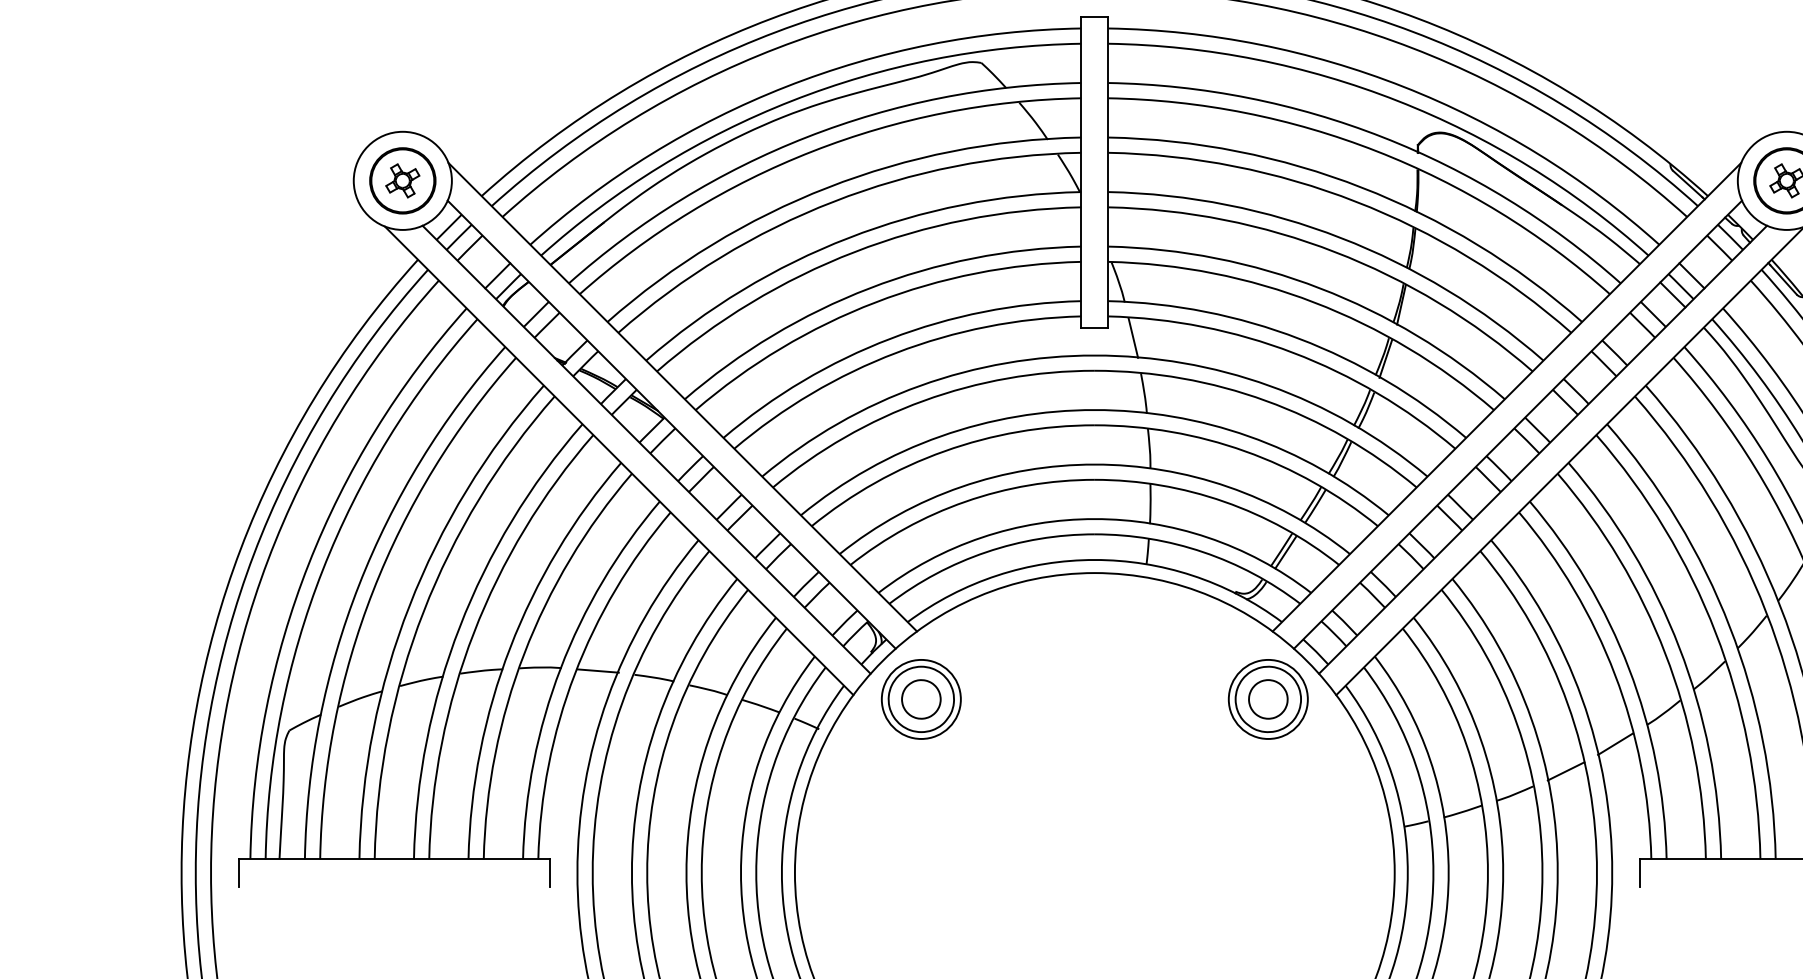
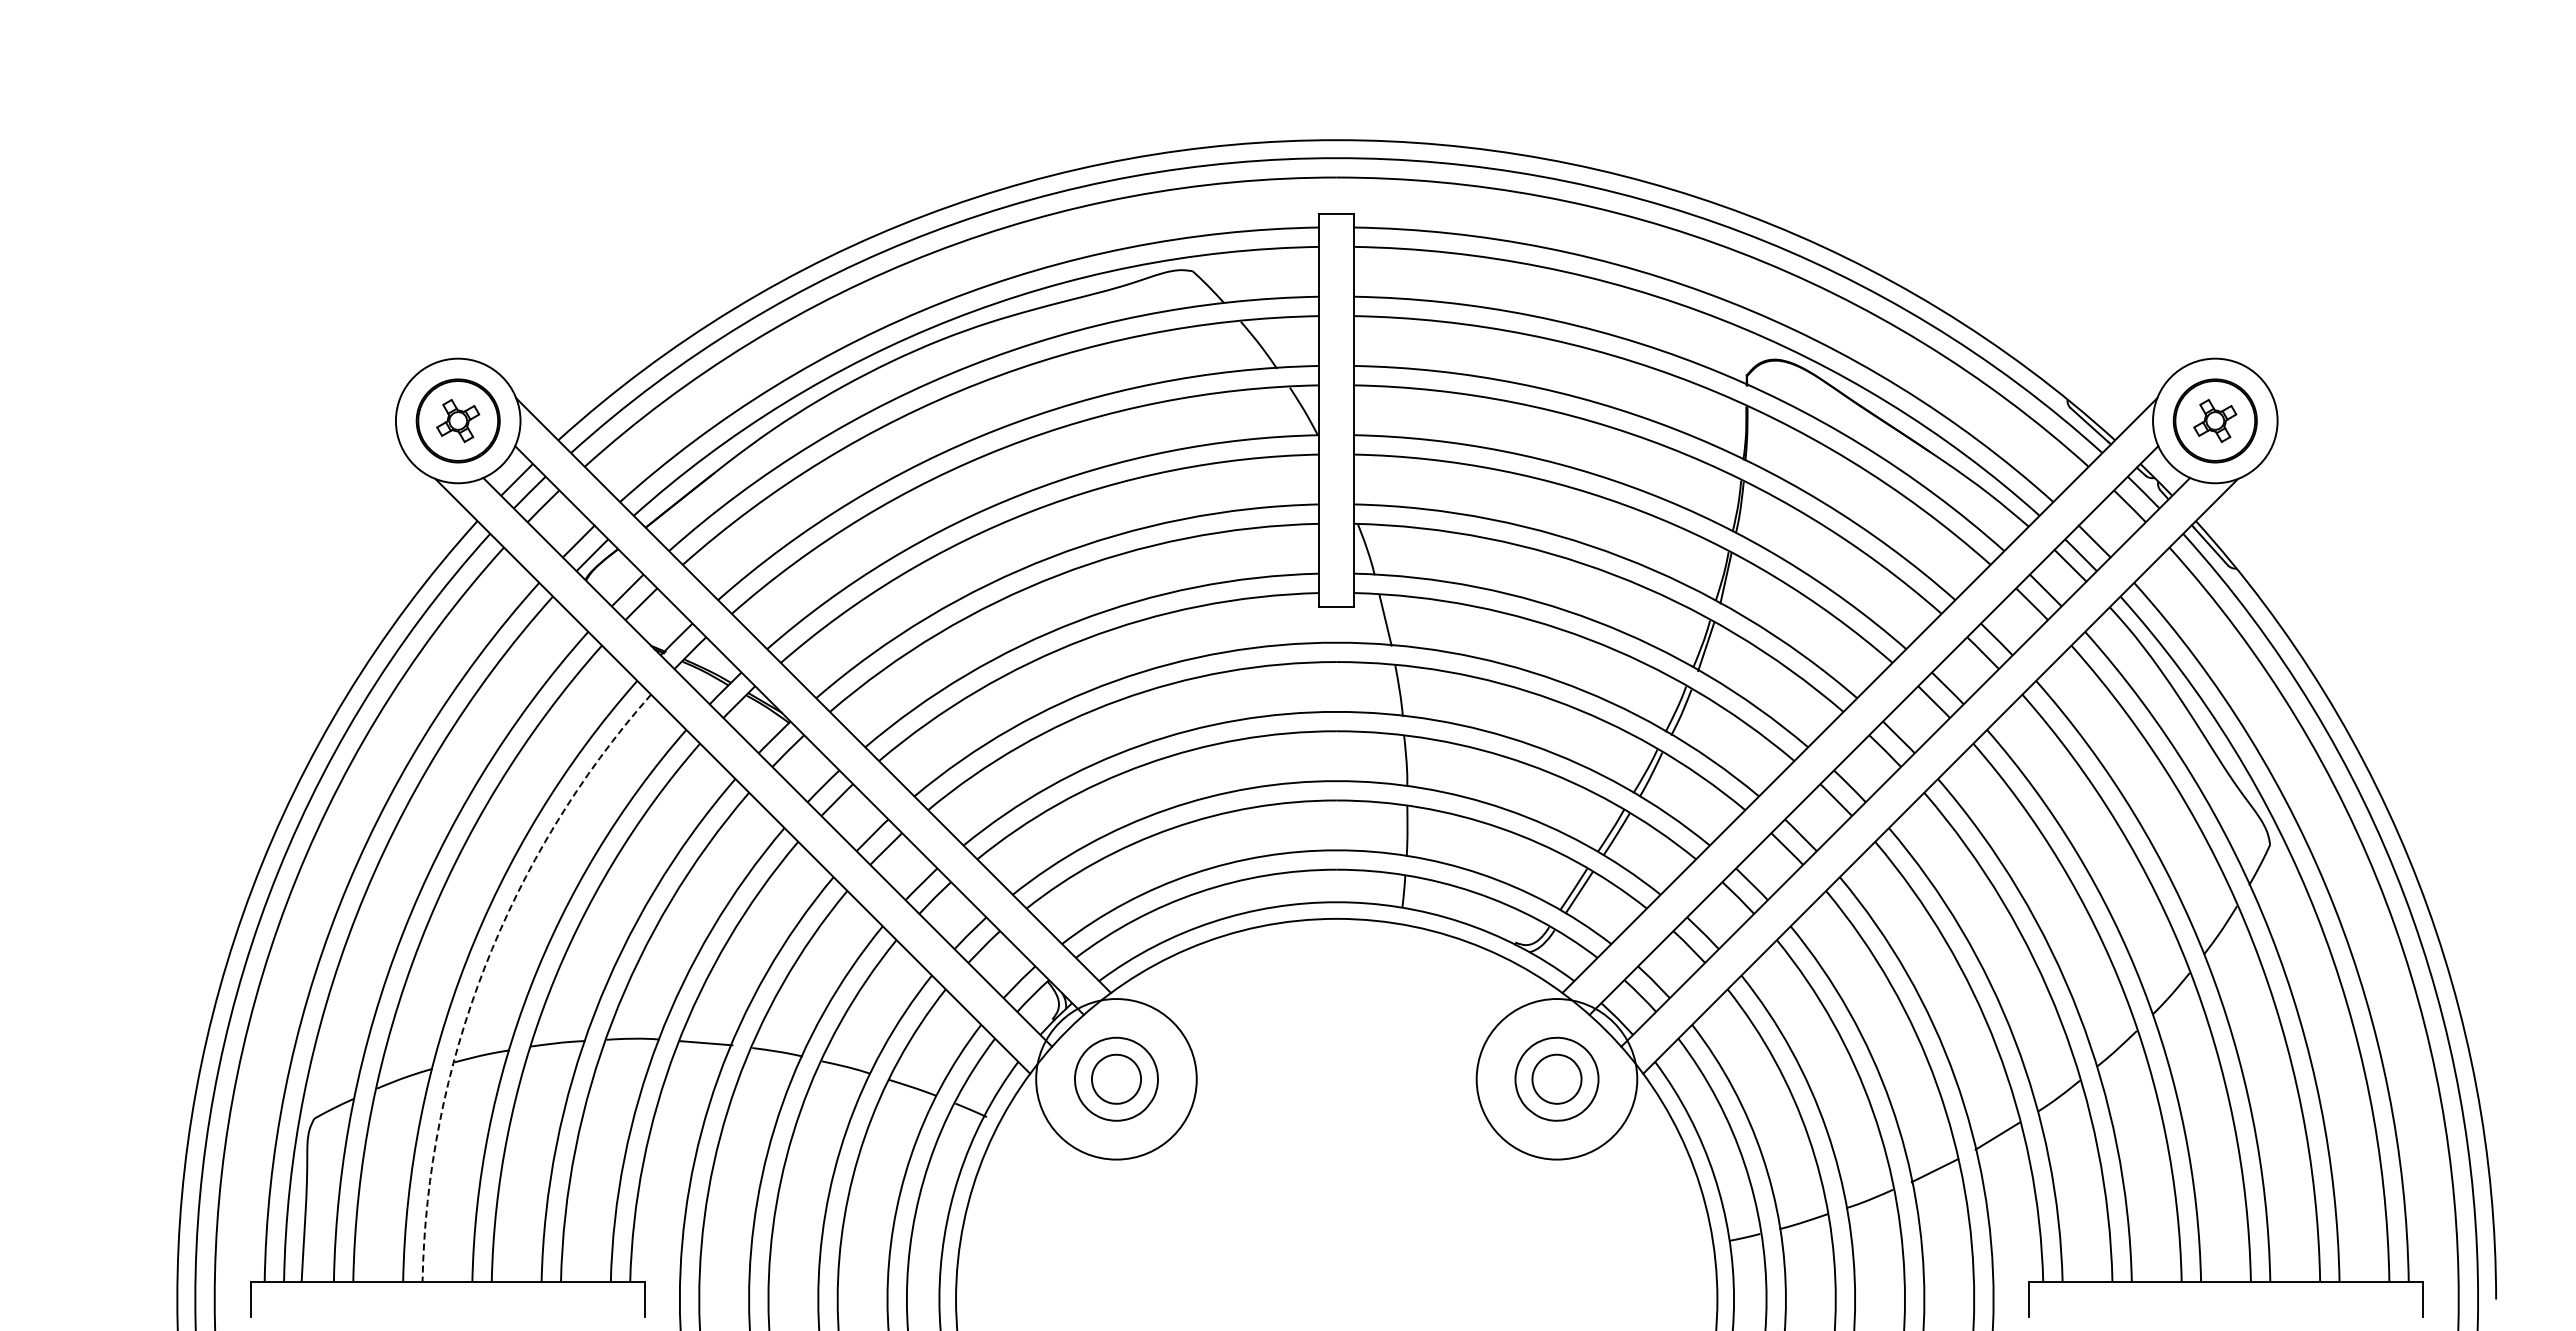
arc: (423, 612) -> (484, 968), solid -> dashed
circle: (921, 699) -> (1116, 1079), size x1.6
circle: (1267, 699) -> (1556, 1079), size x1.6

